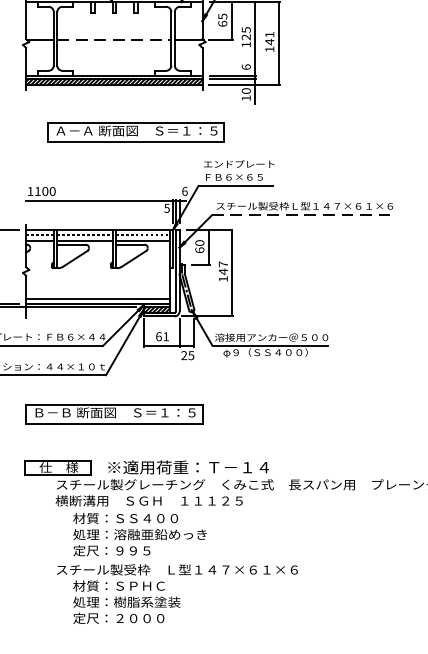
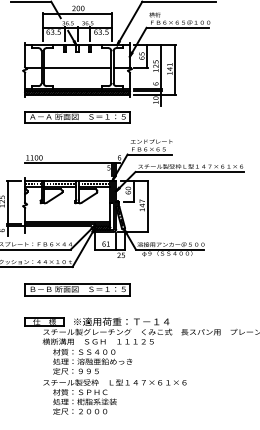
line: (114, 41) -> (77, 68), dashed -> solid
part: (136, 131) -> (77, 117), moved
line: (304, 216) -> (190, 172), dashed -> solid

